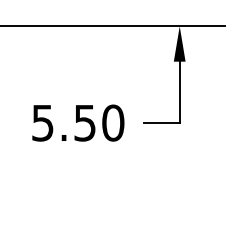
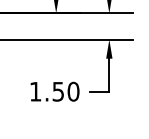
text: (42, 122) -> (35, 91), 5.50 -> 1.50

